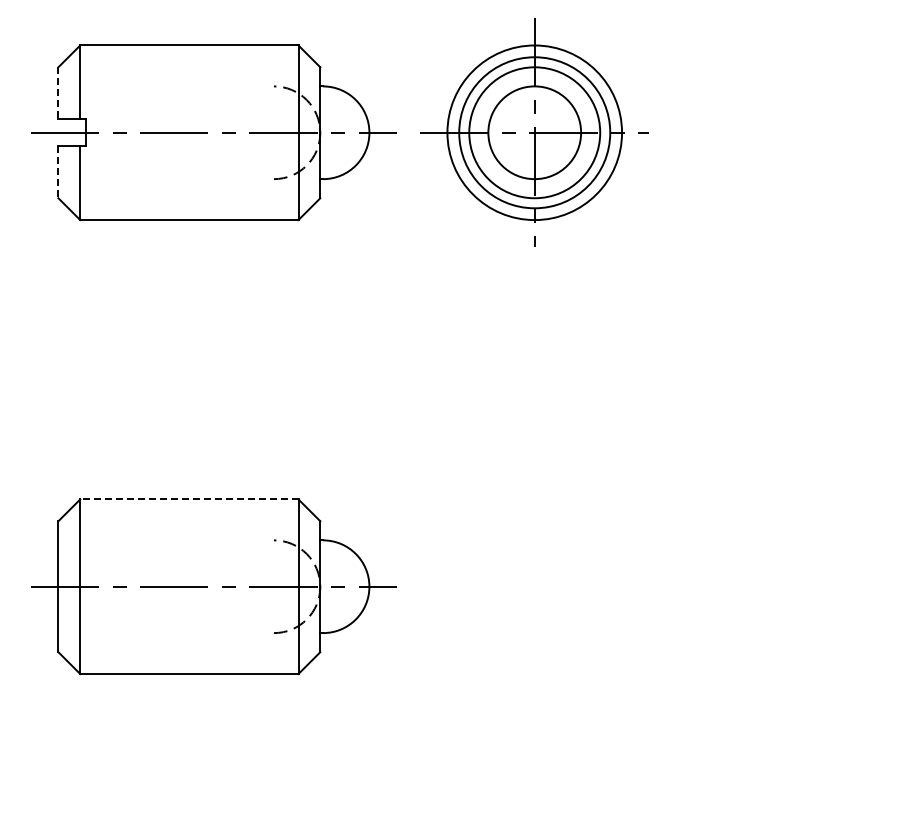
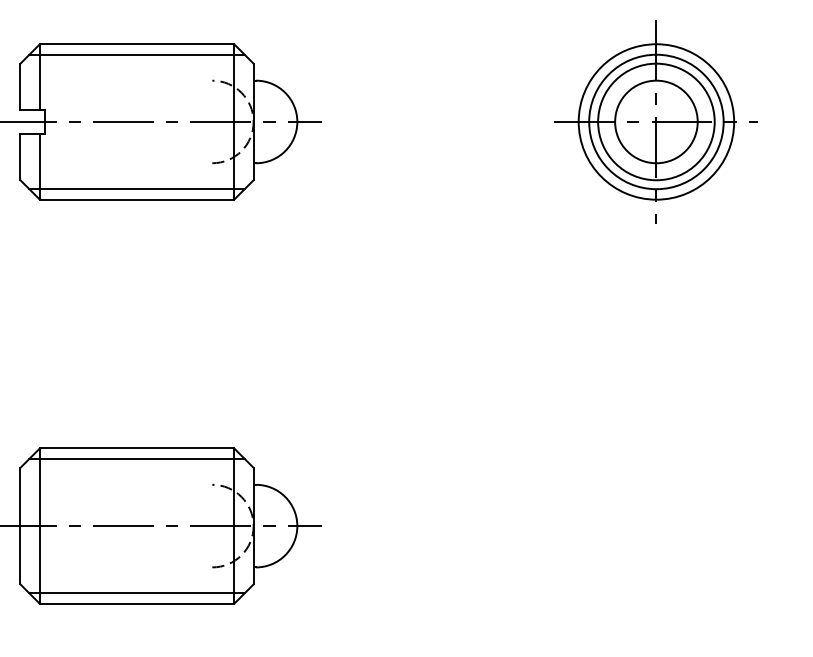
line: (189, 57) -> (137, 54), added
line: (58, 93) -> (20, 86), dashed -> solid
part: (534, 132) -> (656, 121), moved
line: (58, 172) -> (20, 157), dashed -> solid
line: (189, 208) -> (137, 189), added
line: (188, 499) -> (136, 448), dashed -> solid
line: (189, 511) -> (137, 459), added
line: (189, 662) -> (137, 593), added

